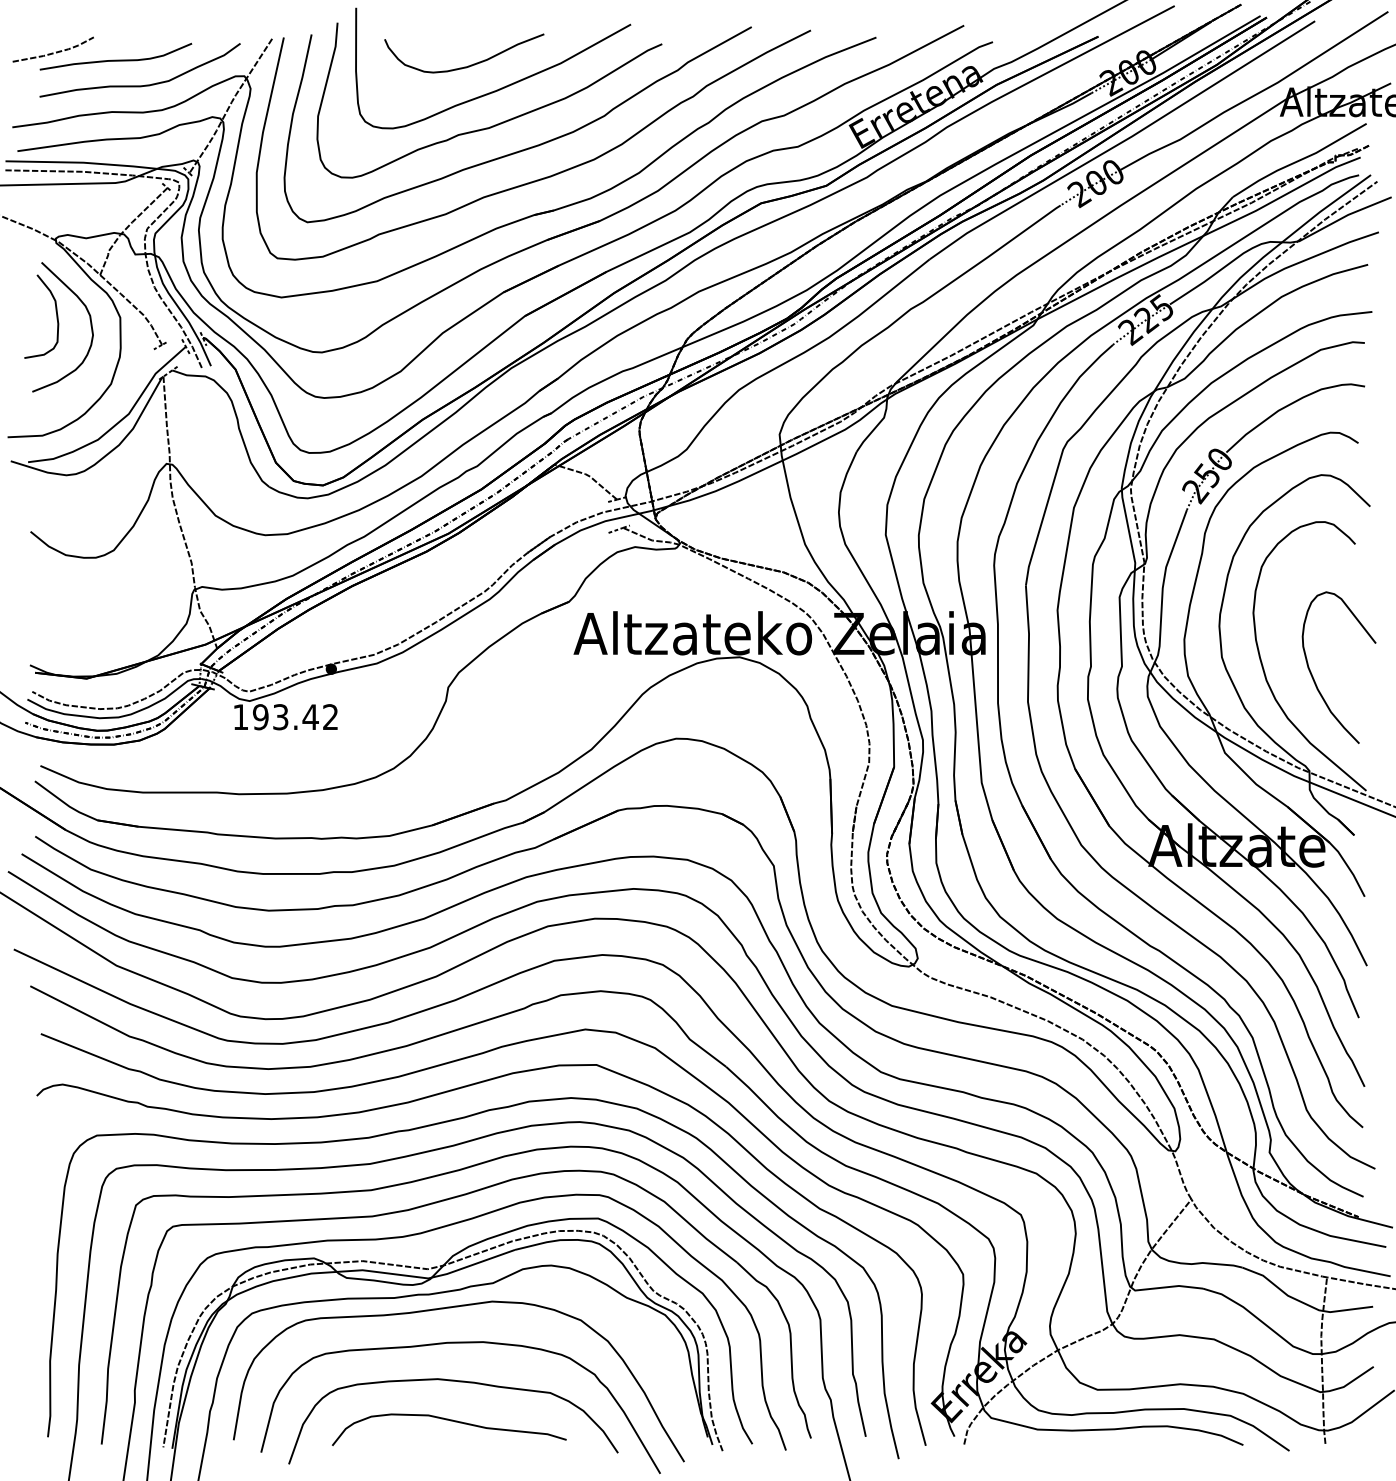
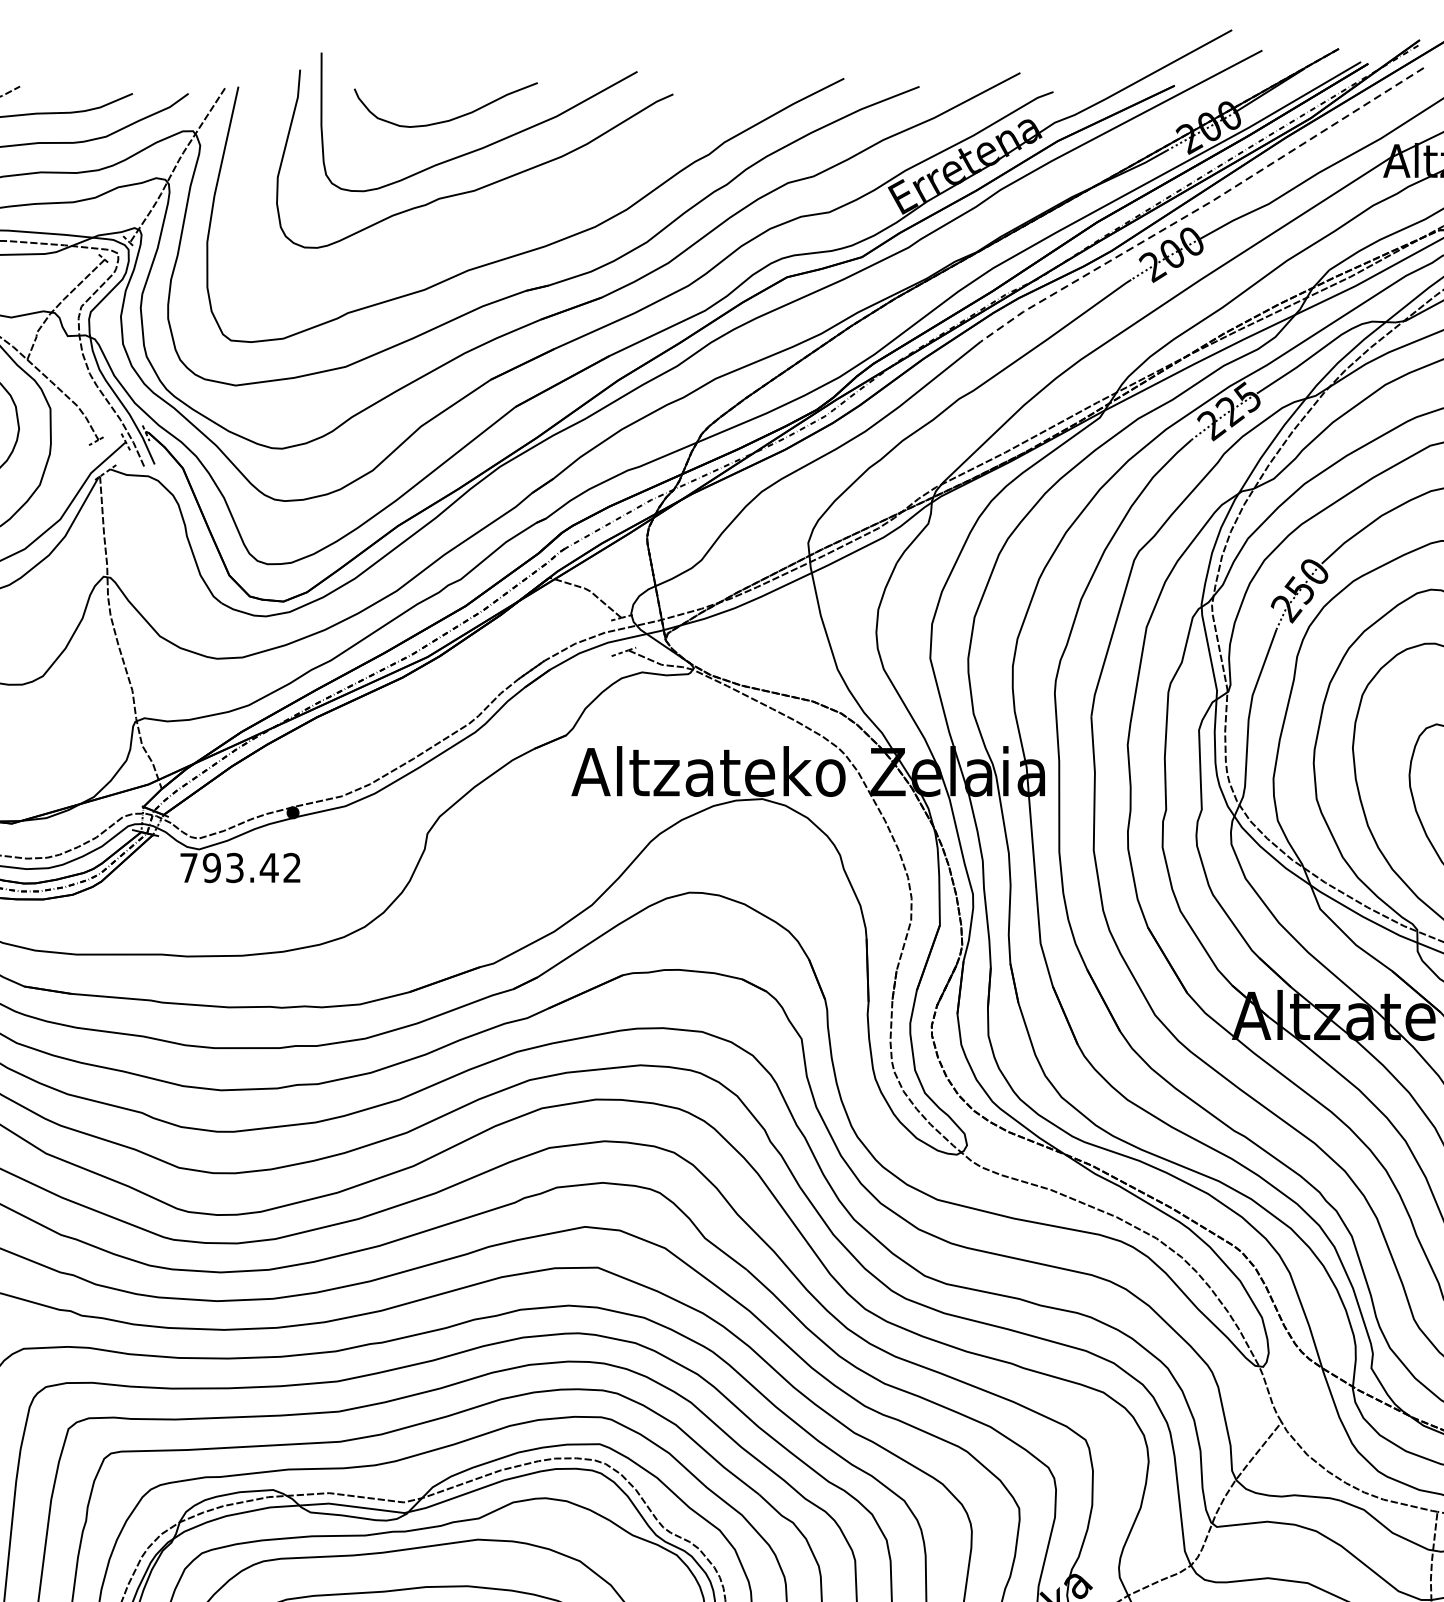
line: (1122, 141) -> (1202, 206), solid -> dashed
curve: (525, 148) -> (516, 214), removed
text: (240, 716) -> (188, 867), 193.42 -> 793.42

